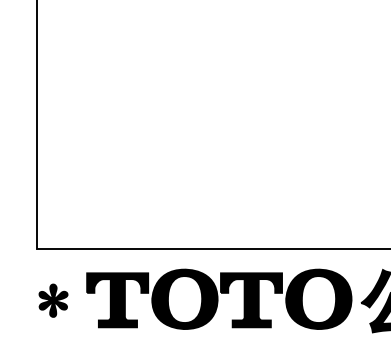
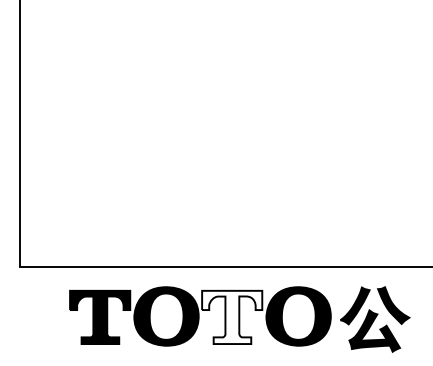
part: (53, 300) -> (36, 317), removed
fill: (251, 300) -> (232, 317), removed

